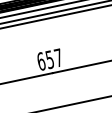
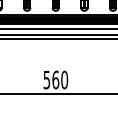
text: (49, 59) -> (55, 79), 657 -> 560

